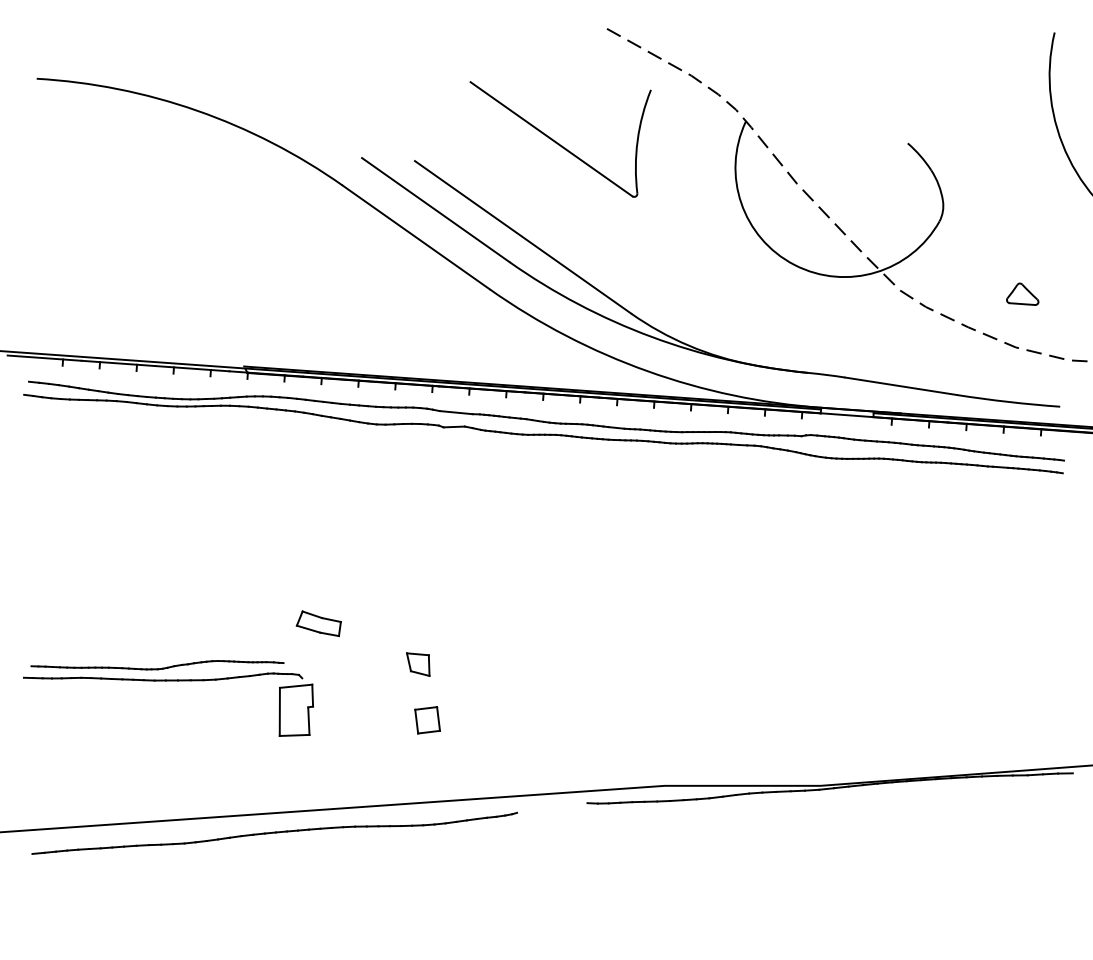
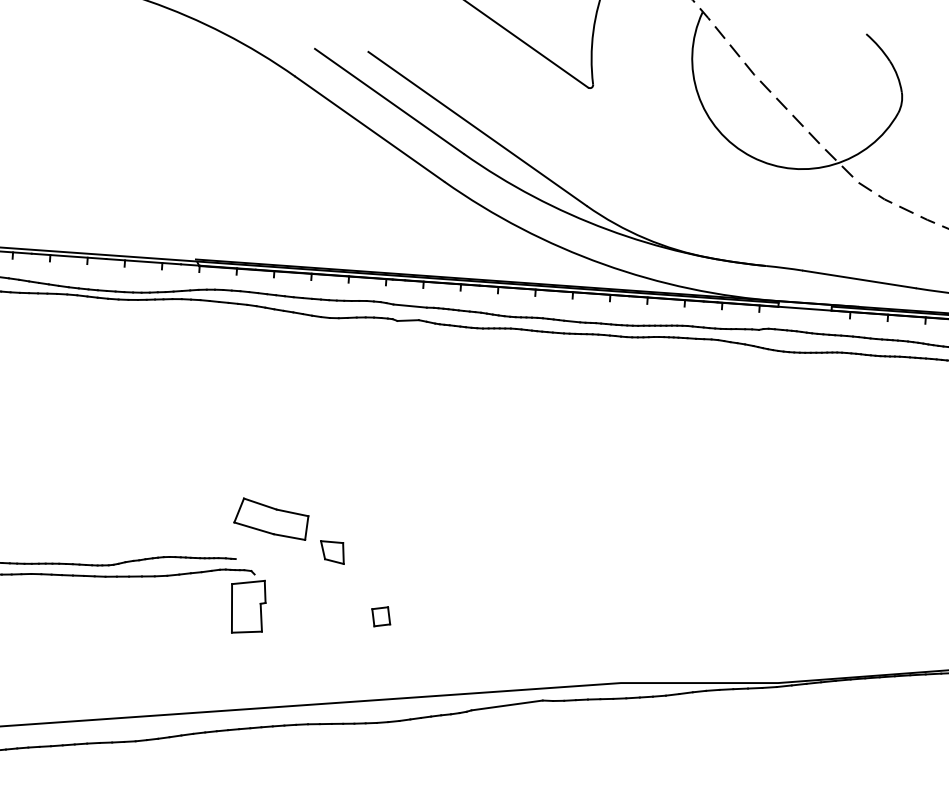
part: (318, 623) -> (271, 519), size x1.67
part: (418, 664) -> (332, 552), moved
part: (427, 719) -> (381, 616), size x0.71
line: (552, 807) -> (507, 704), added

